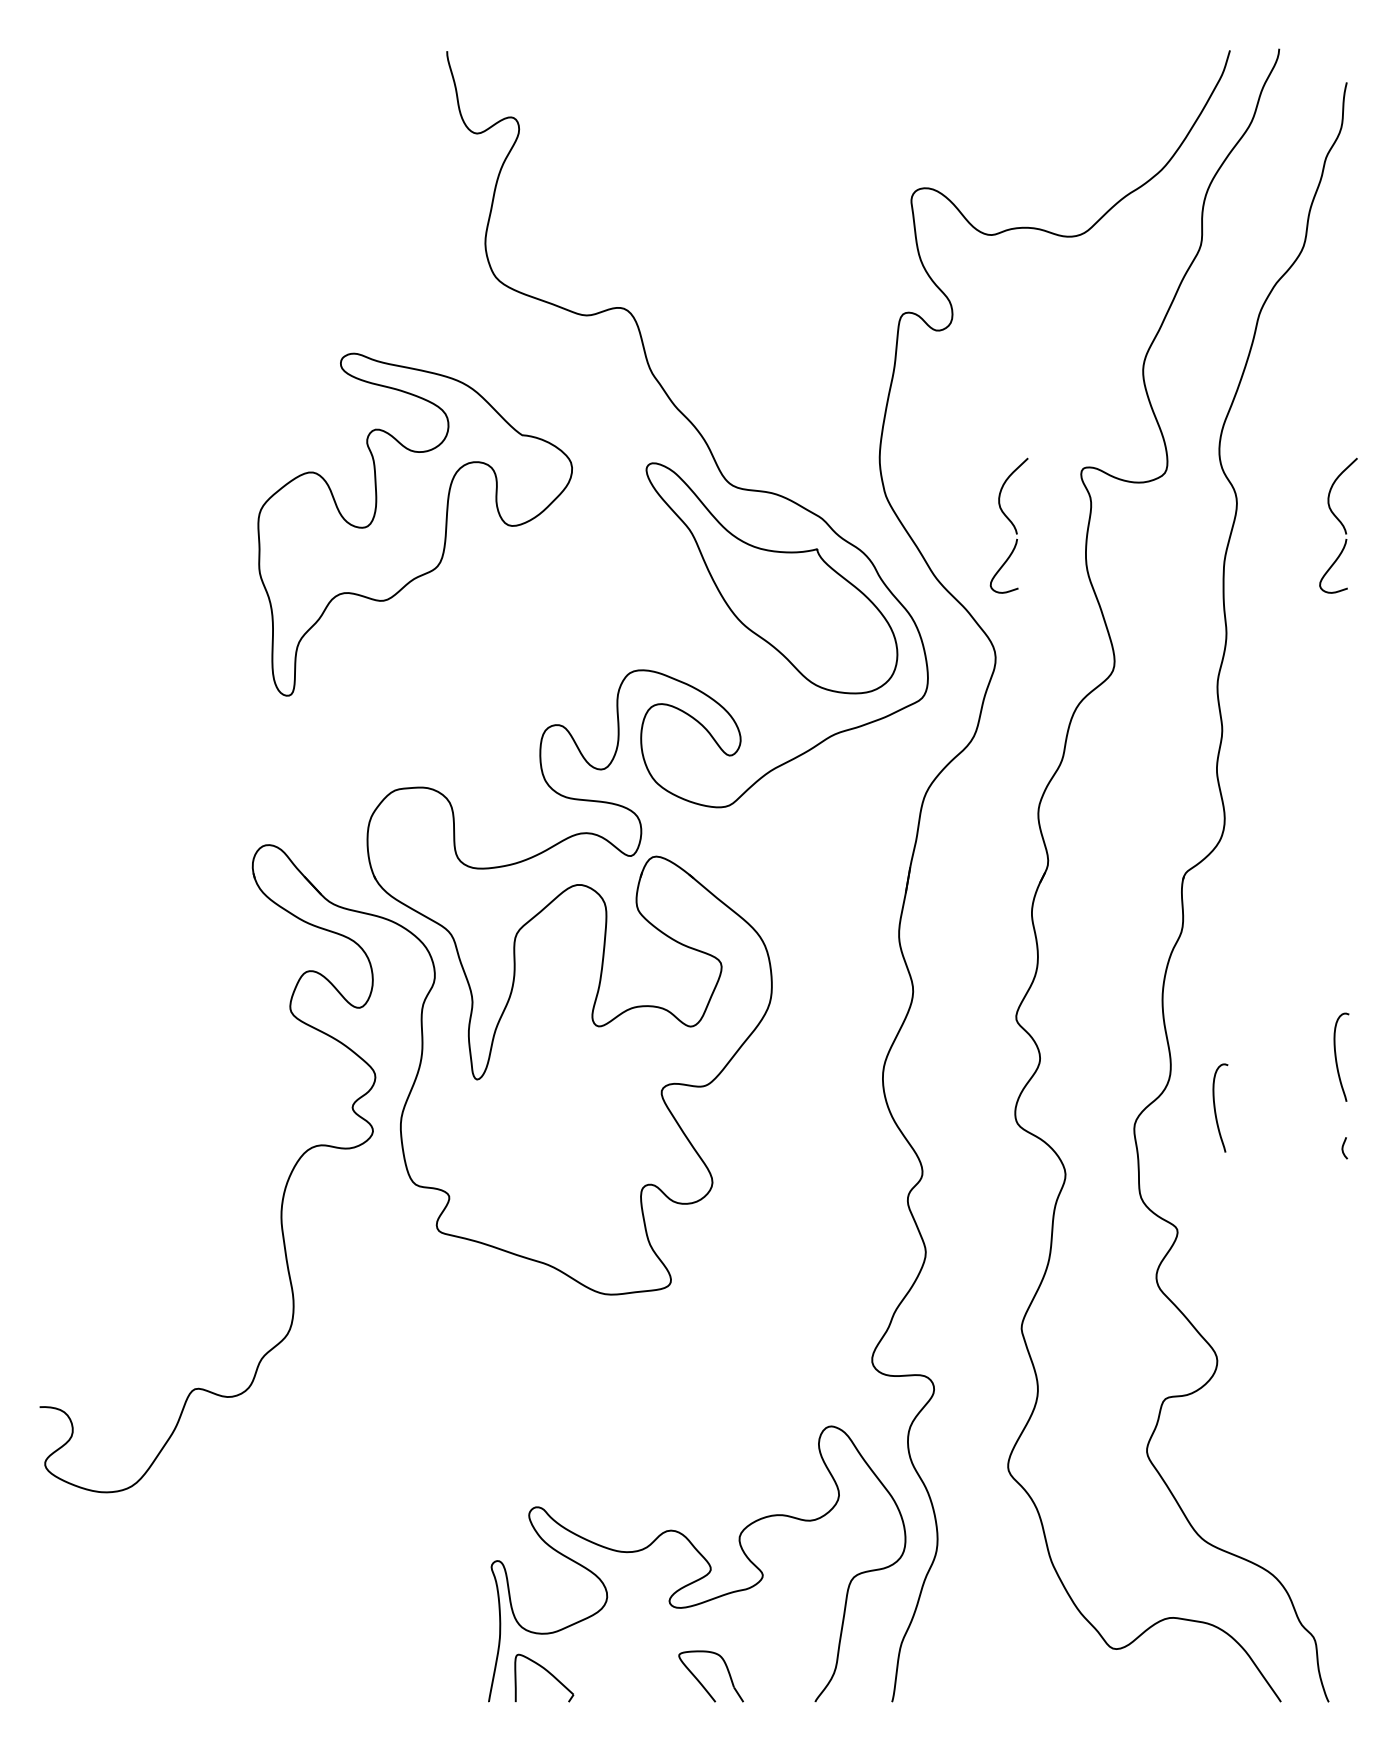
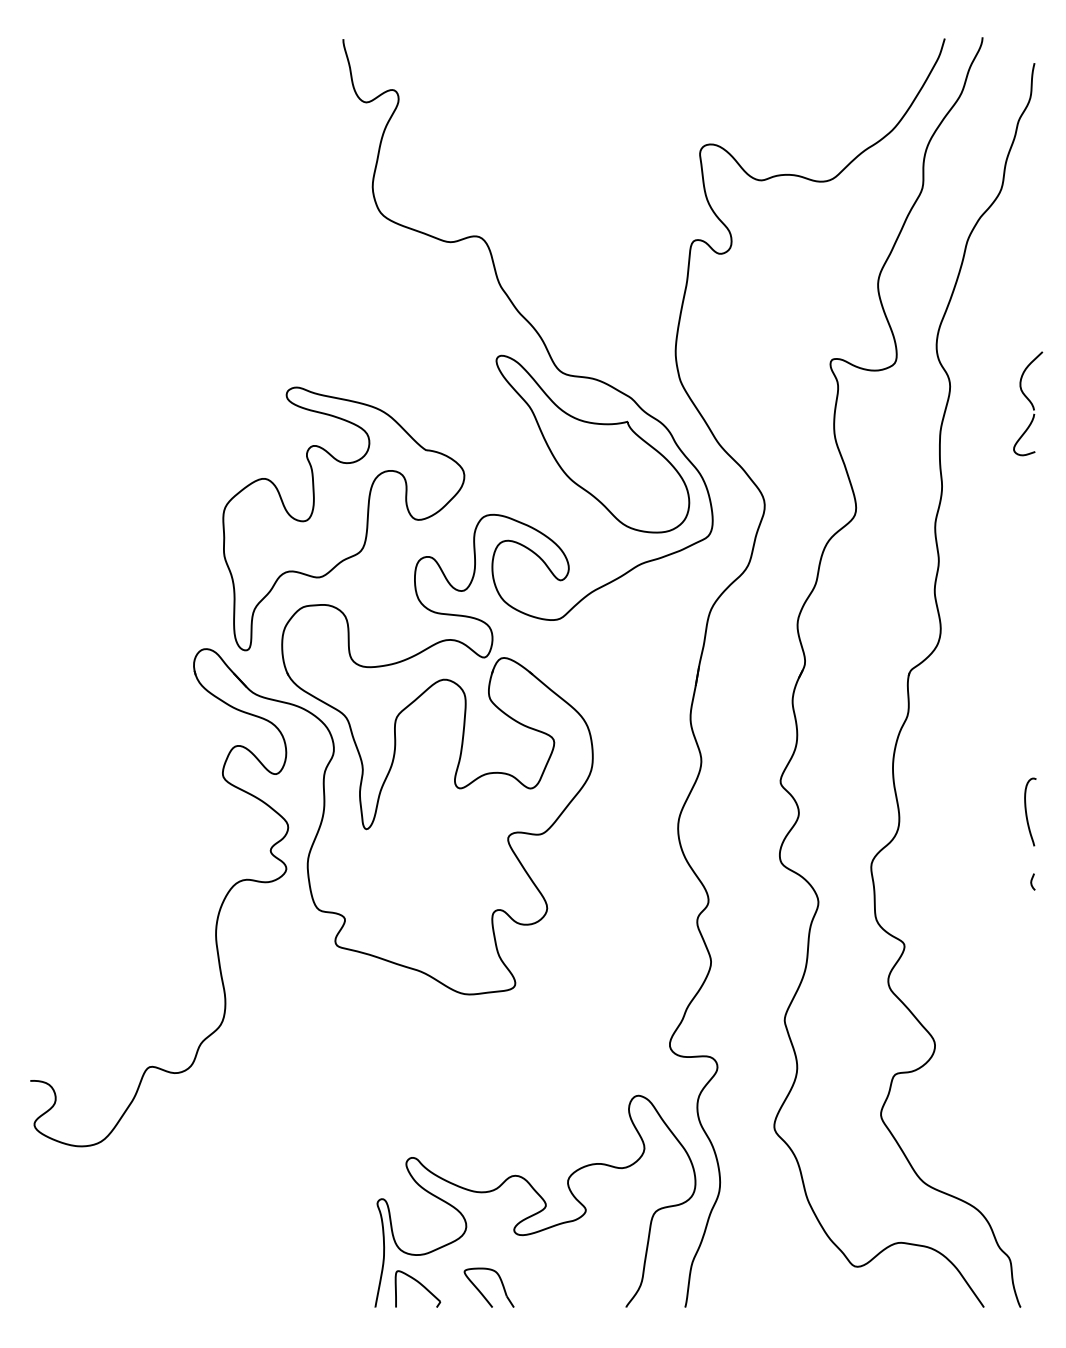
part: (414, 524) -> (343, 518), moved
part: (1009, 525) -> (775, 403), removed
curve: (1216, 1109) -> (934, 852), removed
part: (702, 1683) -> (482, 1293), moved

